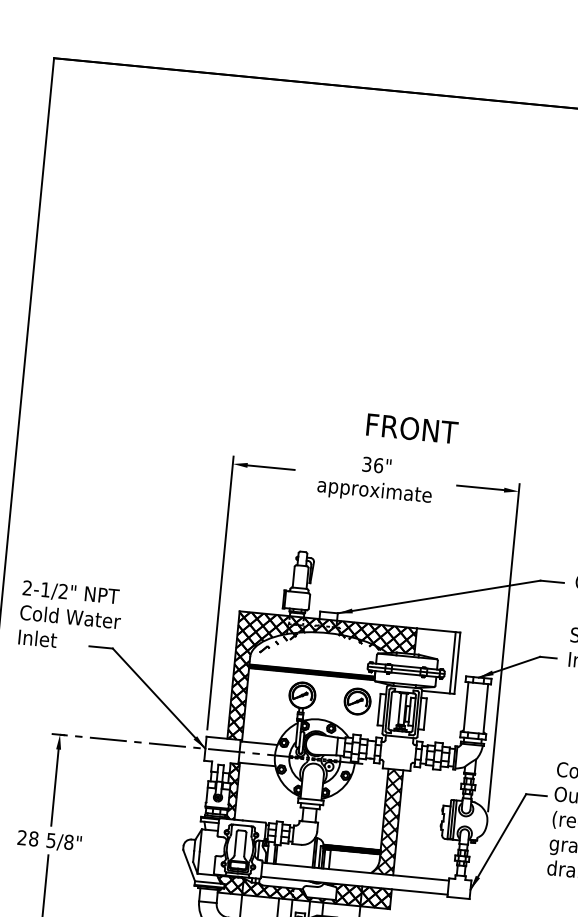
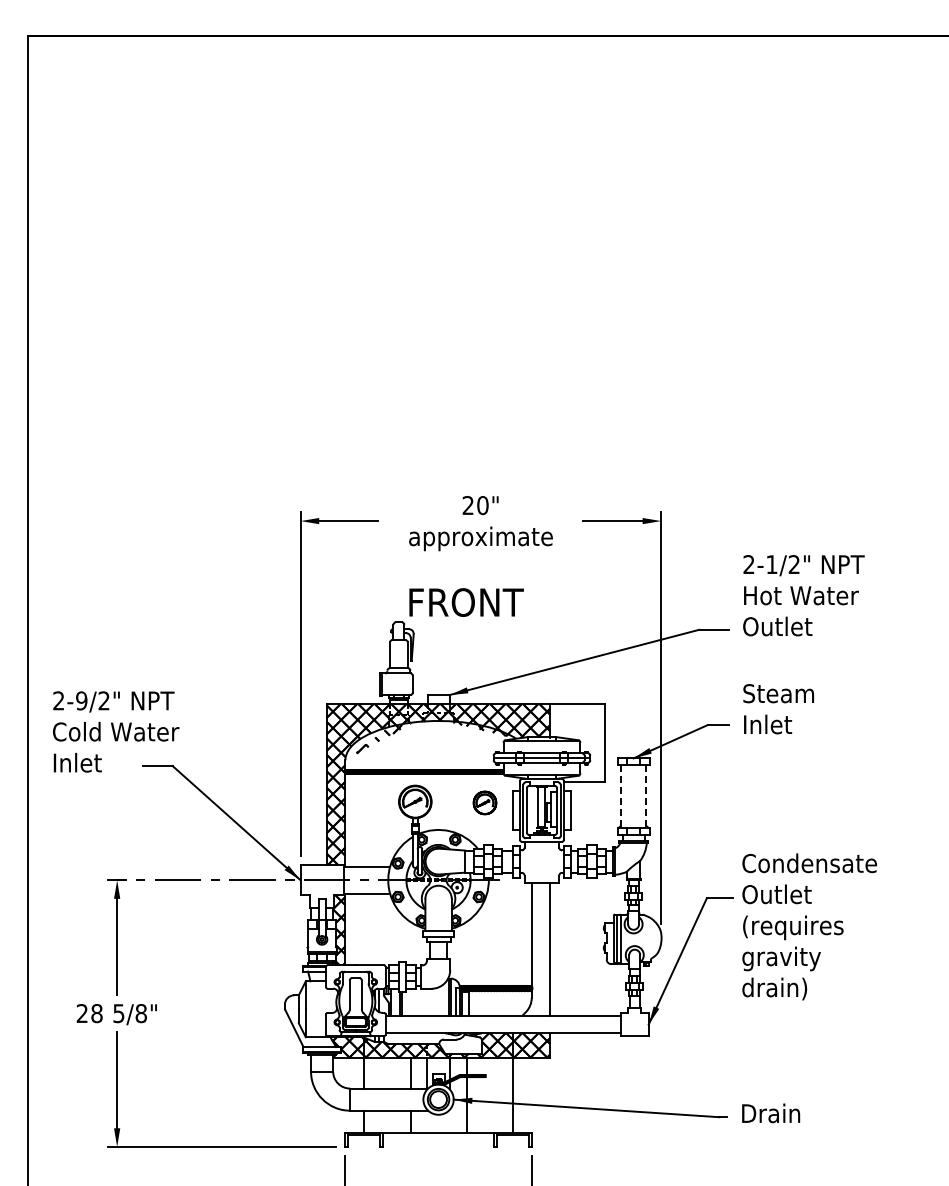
text: (412, 428) -> (466, 602), moved
text: (372, 464) -> (475, 505), 36" -> 20"
text: (45, 589) -> (81, 700), 2-1/2" -> 2-9/2"
line: (453, 662) -> (599, 742), removed
part: (357, 701) -> (484, 802), size x0.7
line: (466, 707) -> (621, 797), solid -> dashed
line: (486, 709) -> (646, 797), solid -> dashed
hatch: (387, 821) -> (536, 949), removed

